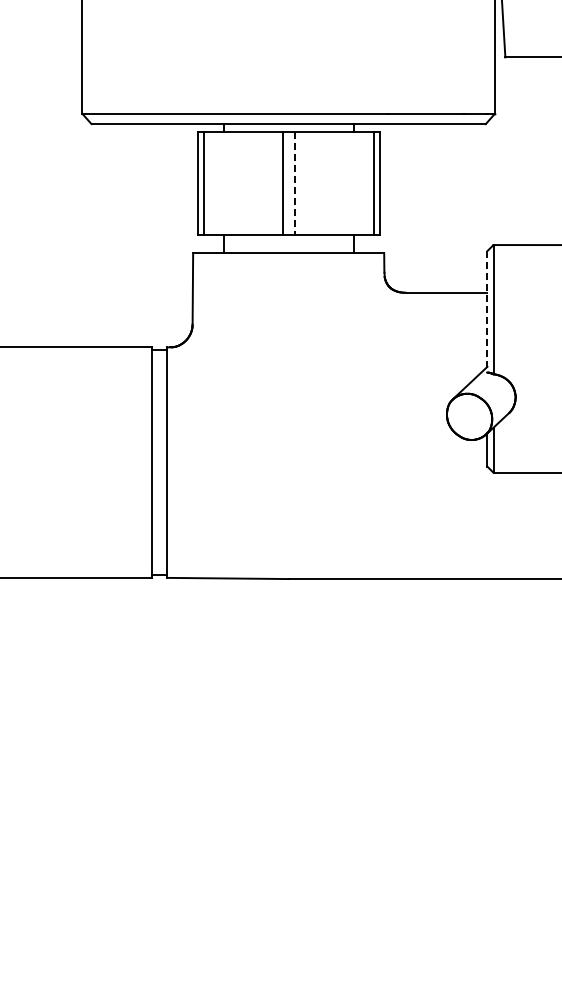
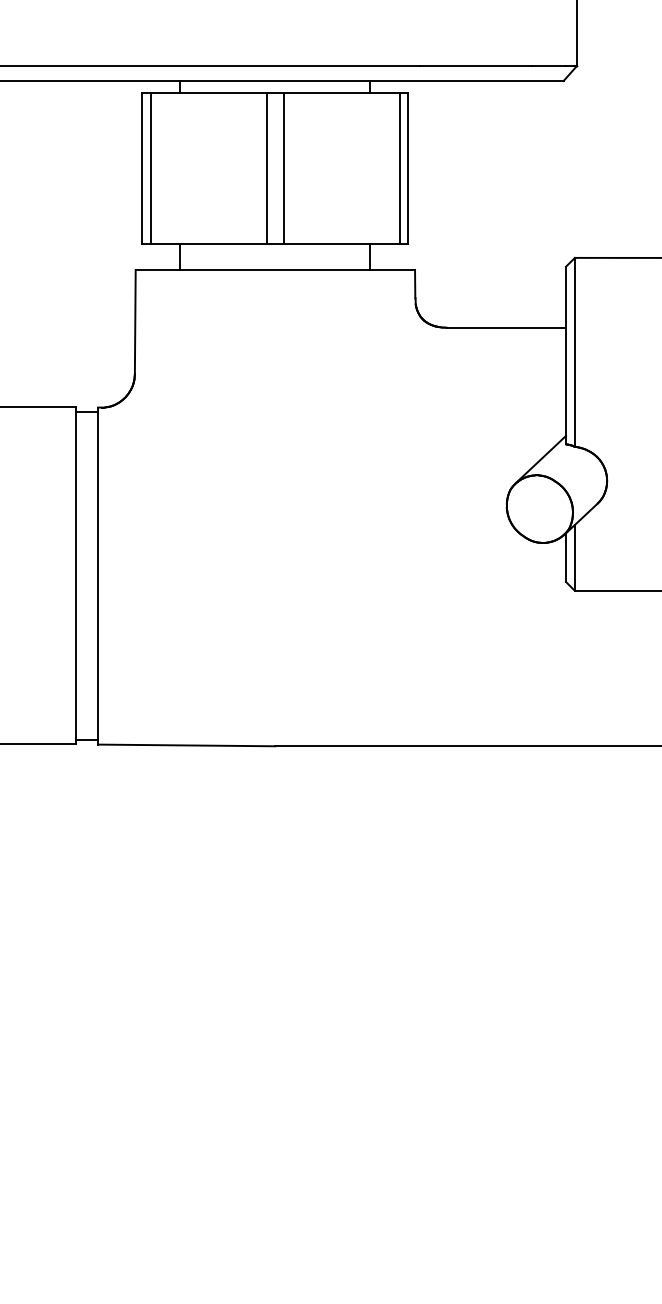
line: (294, 183) -> (283, 167), dashed -> solid
line: (487, 311) -> (566, 355), dashed -> solid

